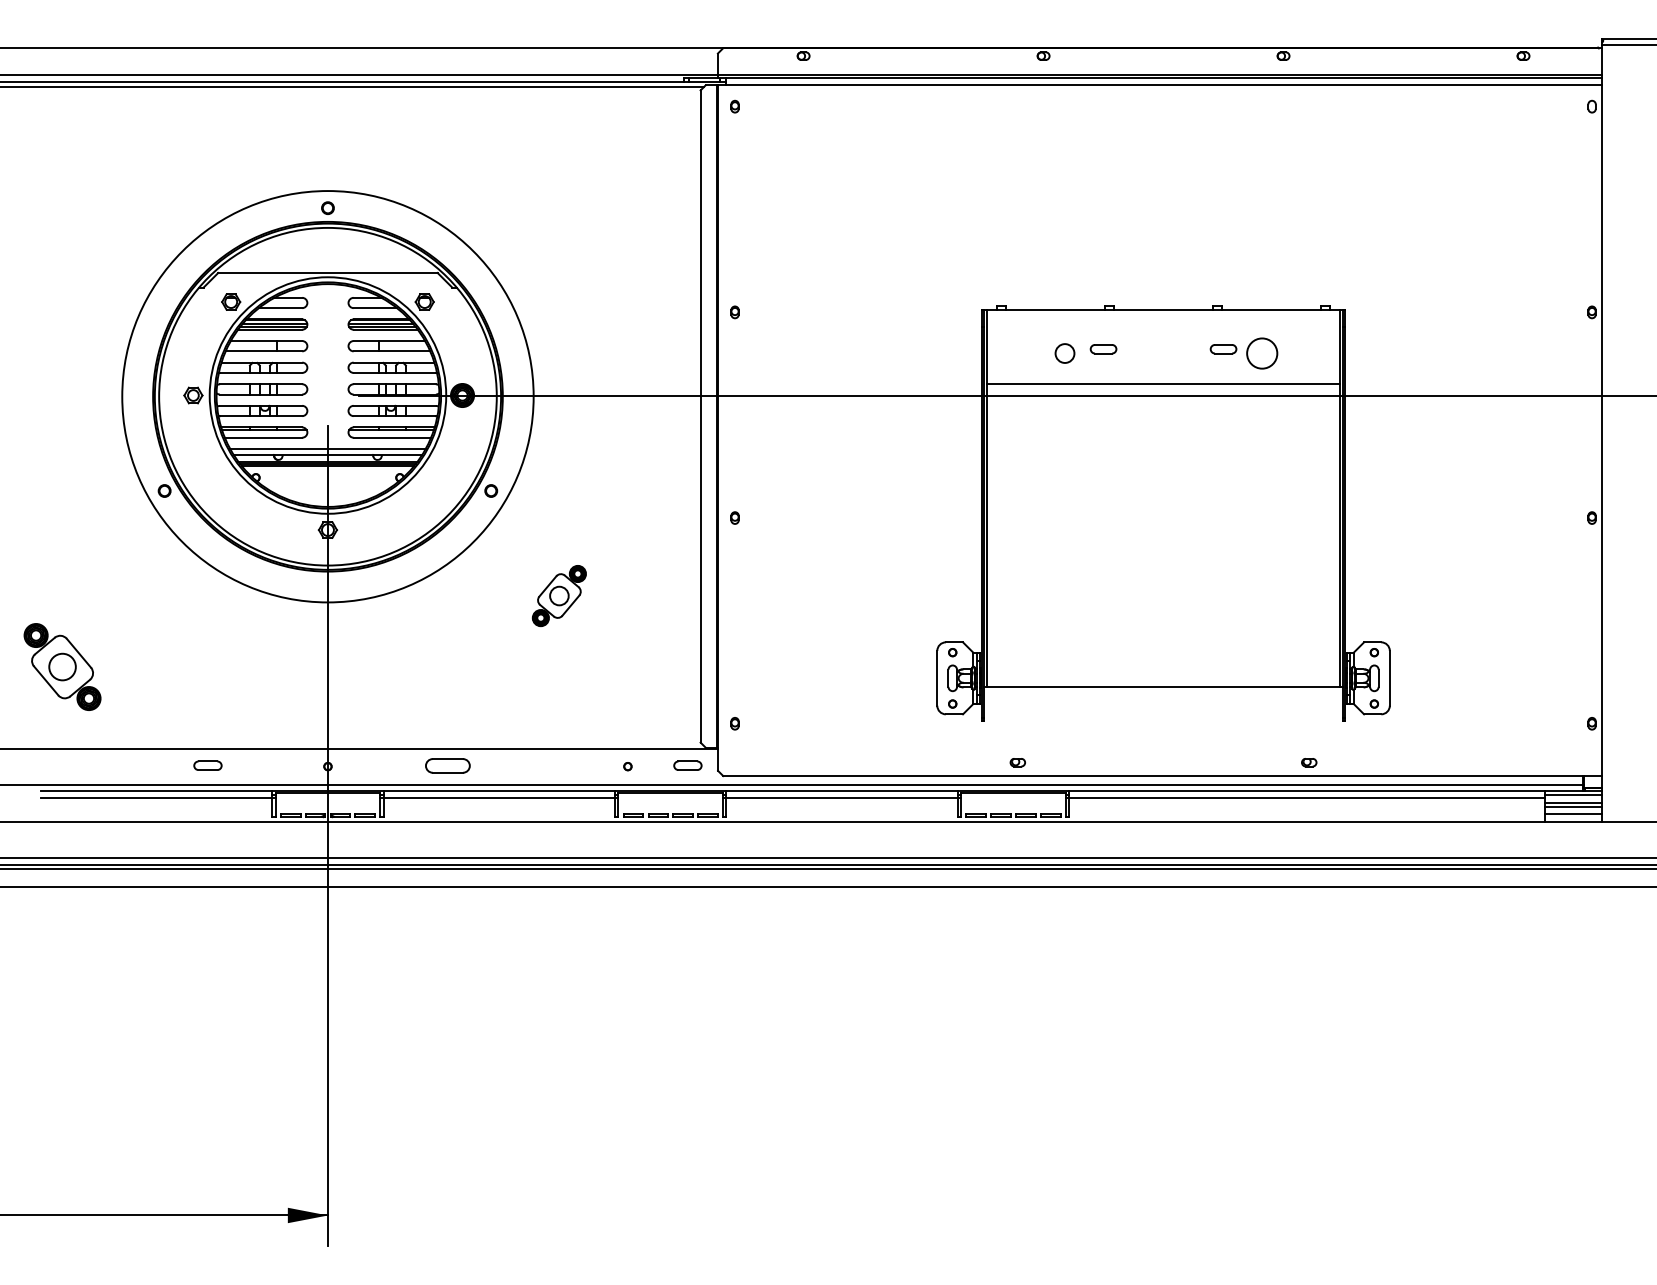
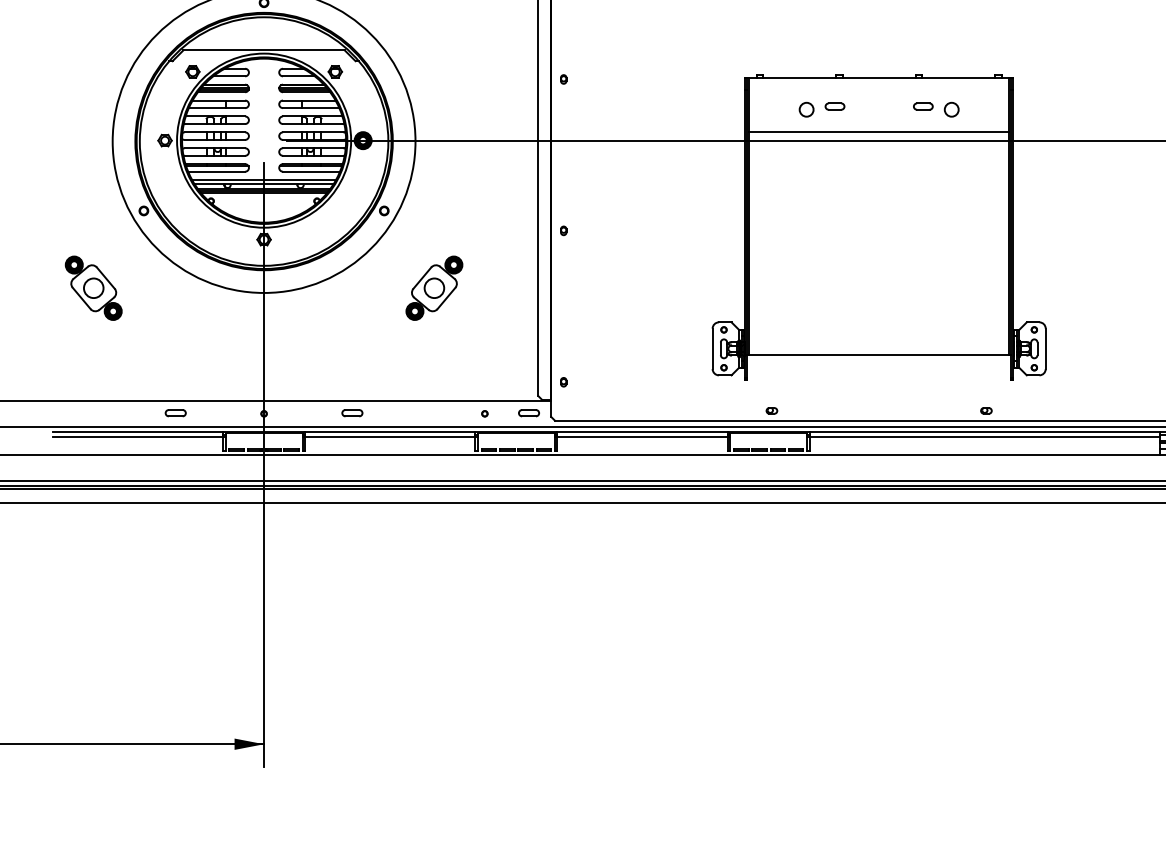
circle: (1261, 353) -> (951, 109), size x0.62
part: (559, 595) -> (434, 287), size x1.43
part: (62, 666) -> (93, 287), moved
part: (447, 765) -> (352, 413), size x0.62

